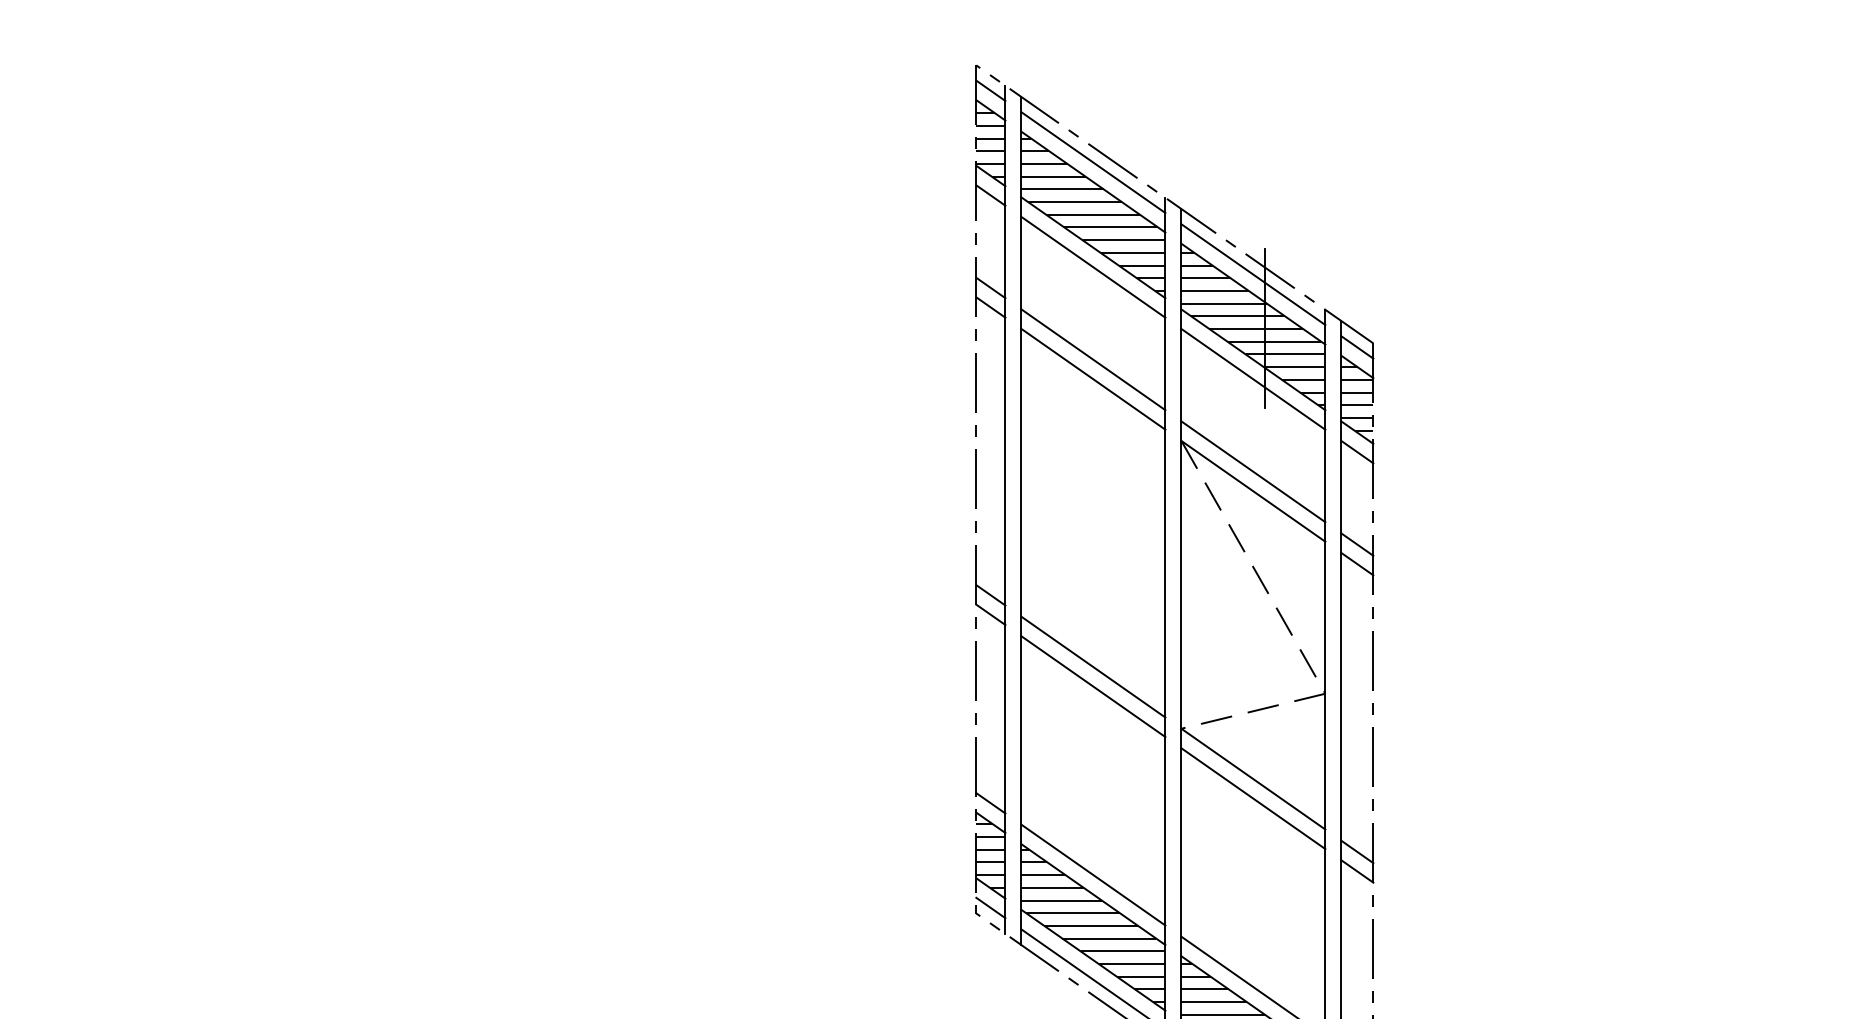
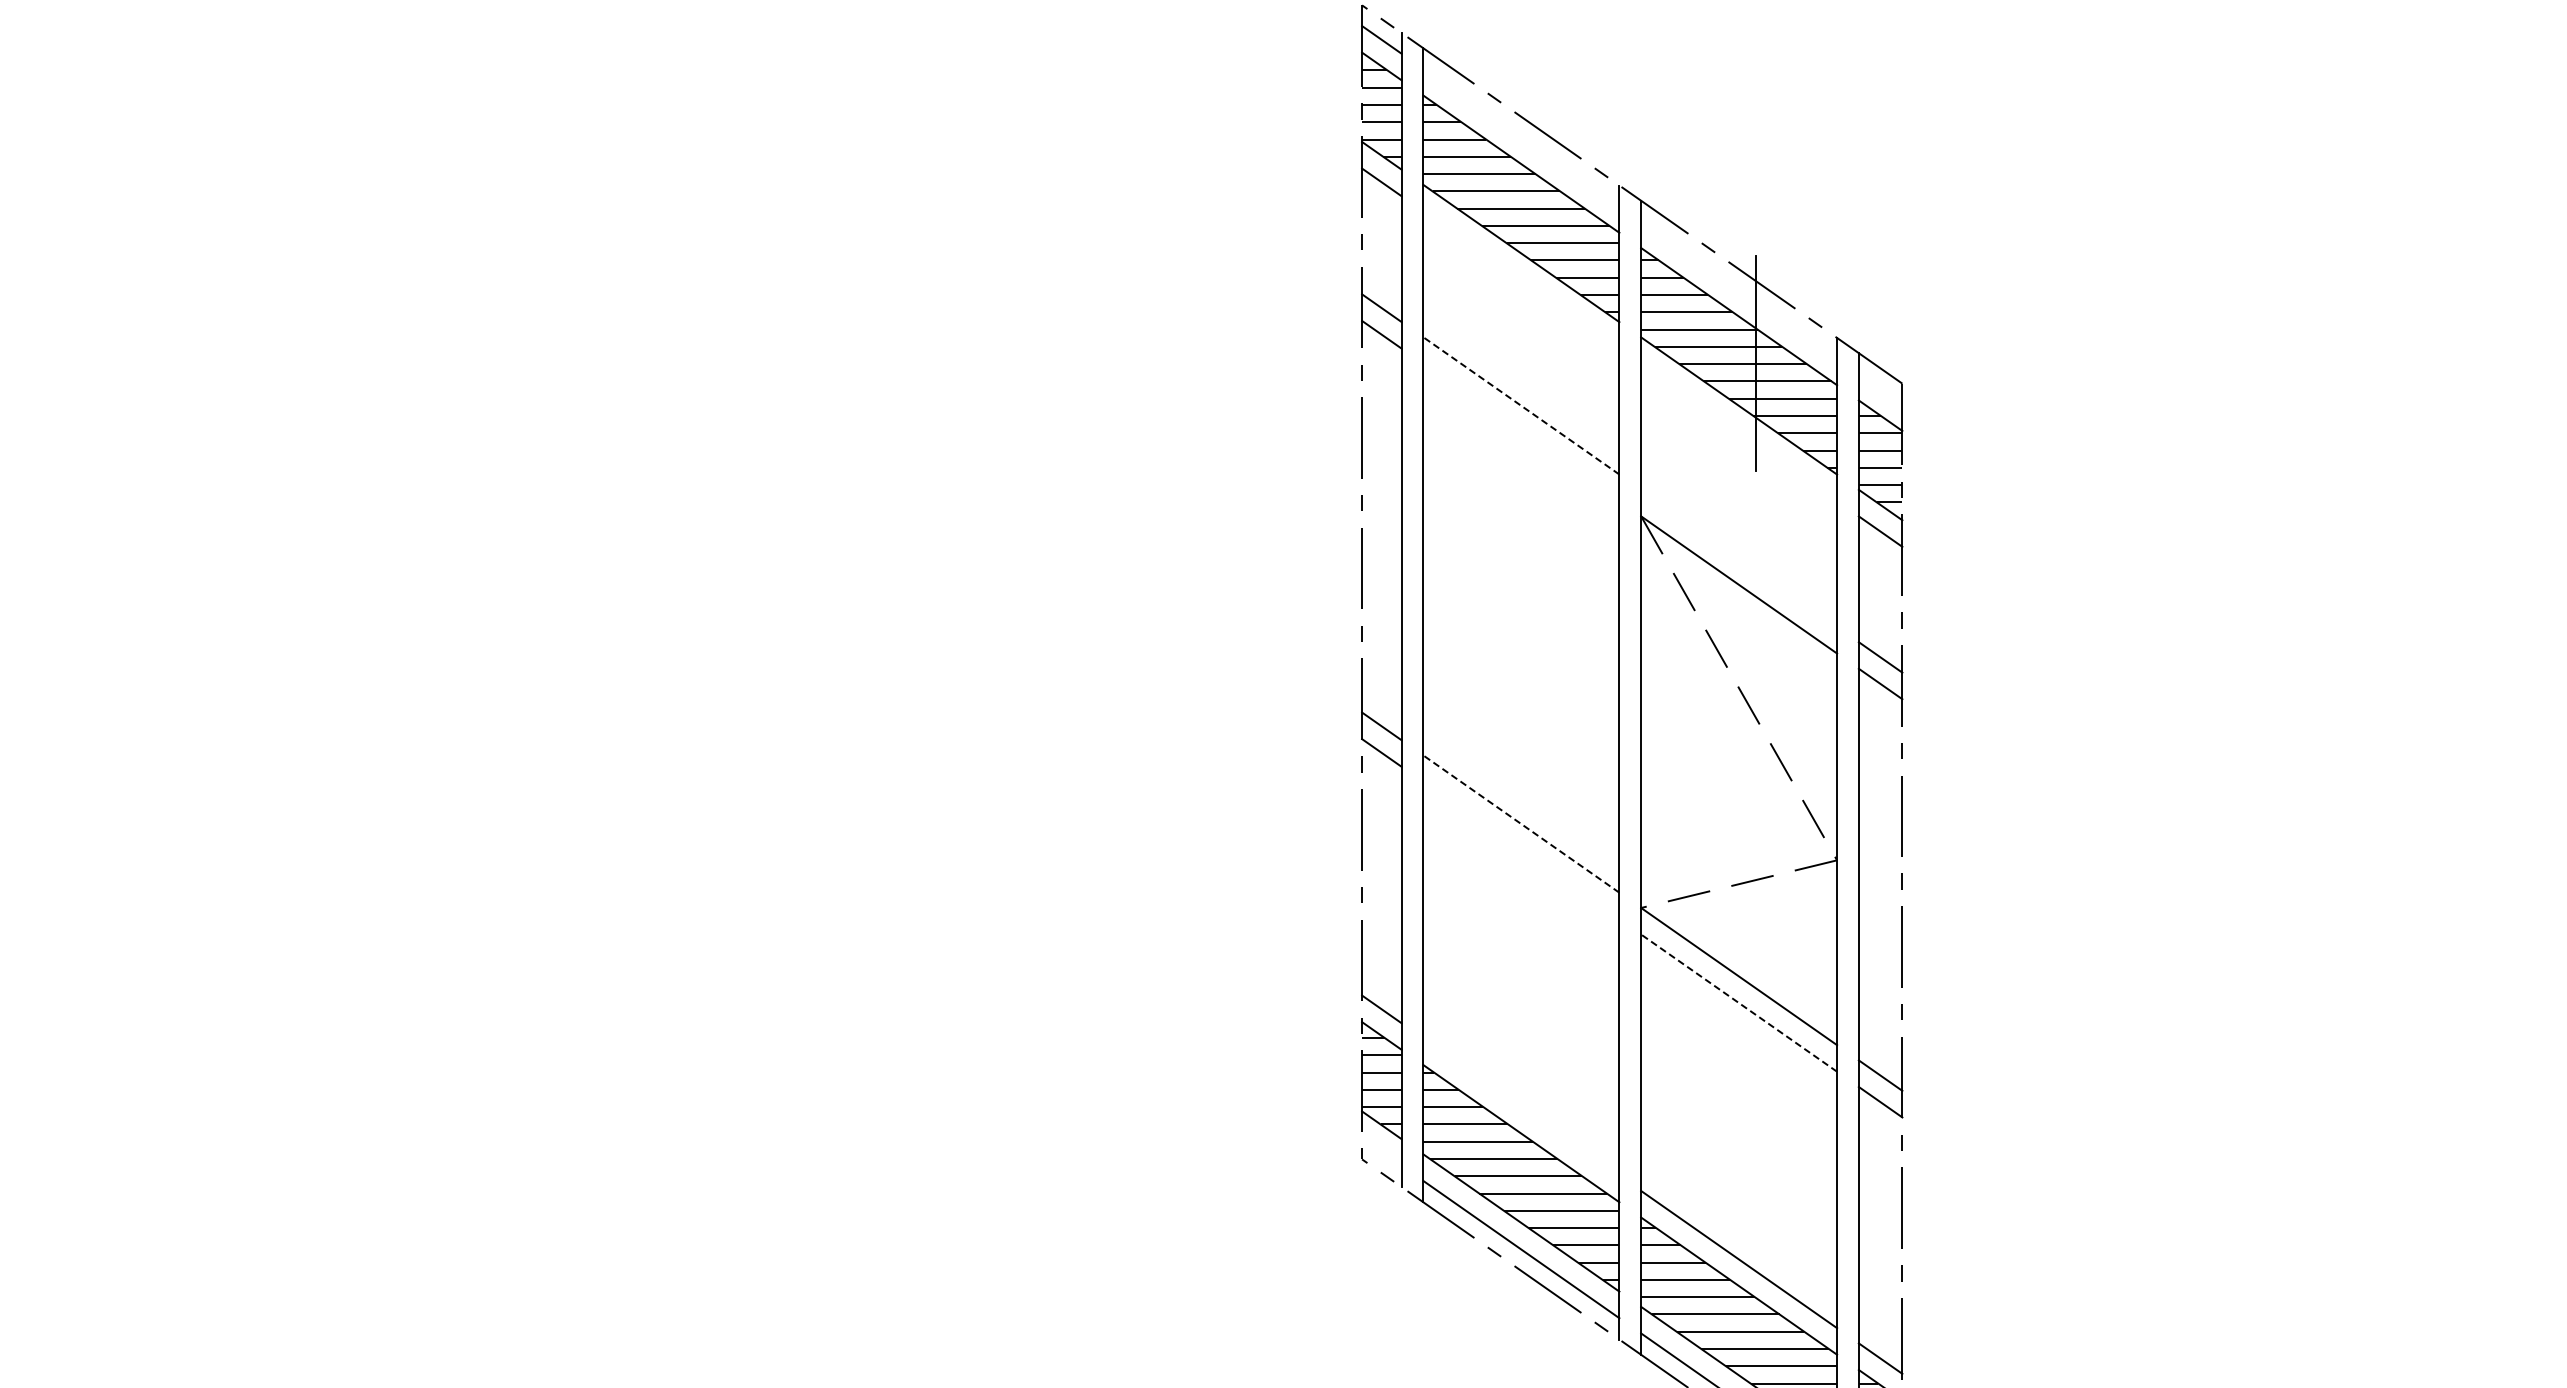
line: (1093, 162) -> (1521, 137), removed
line: (1093, 266) -> (1521, 279), removed
line: (1253, 274) -> (1739, 289), removed
line: (1357, 346) -> (1880, 388), removed
line: (1093, 359) -> (1521, 405), solid -> dashed
line: (1093, 379) -> (1521, 432), removed
line: (1253, 379) -> (1739, 432), removed
line: (1253, 471) -> (1739, 557), removed
line: (1093, 667) -> (1521, 824), solid -> dashed
line: (1093, 686) -> (1521, 850), removed
line: (1253, 798) -> (1739, 1003), solid -> dashed
line: (1093, 874) -> (1521, 1106), removed
line: (990, 907) -> (1381, 1151), removed

